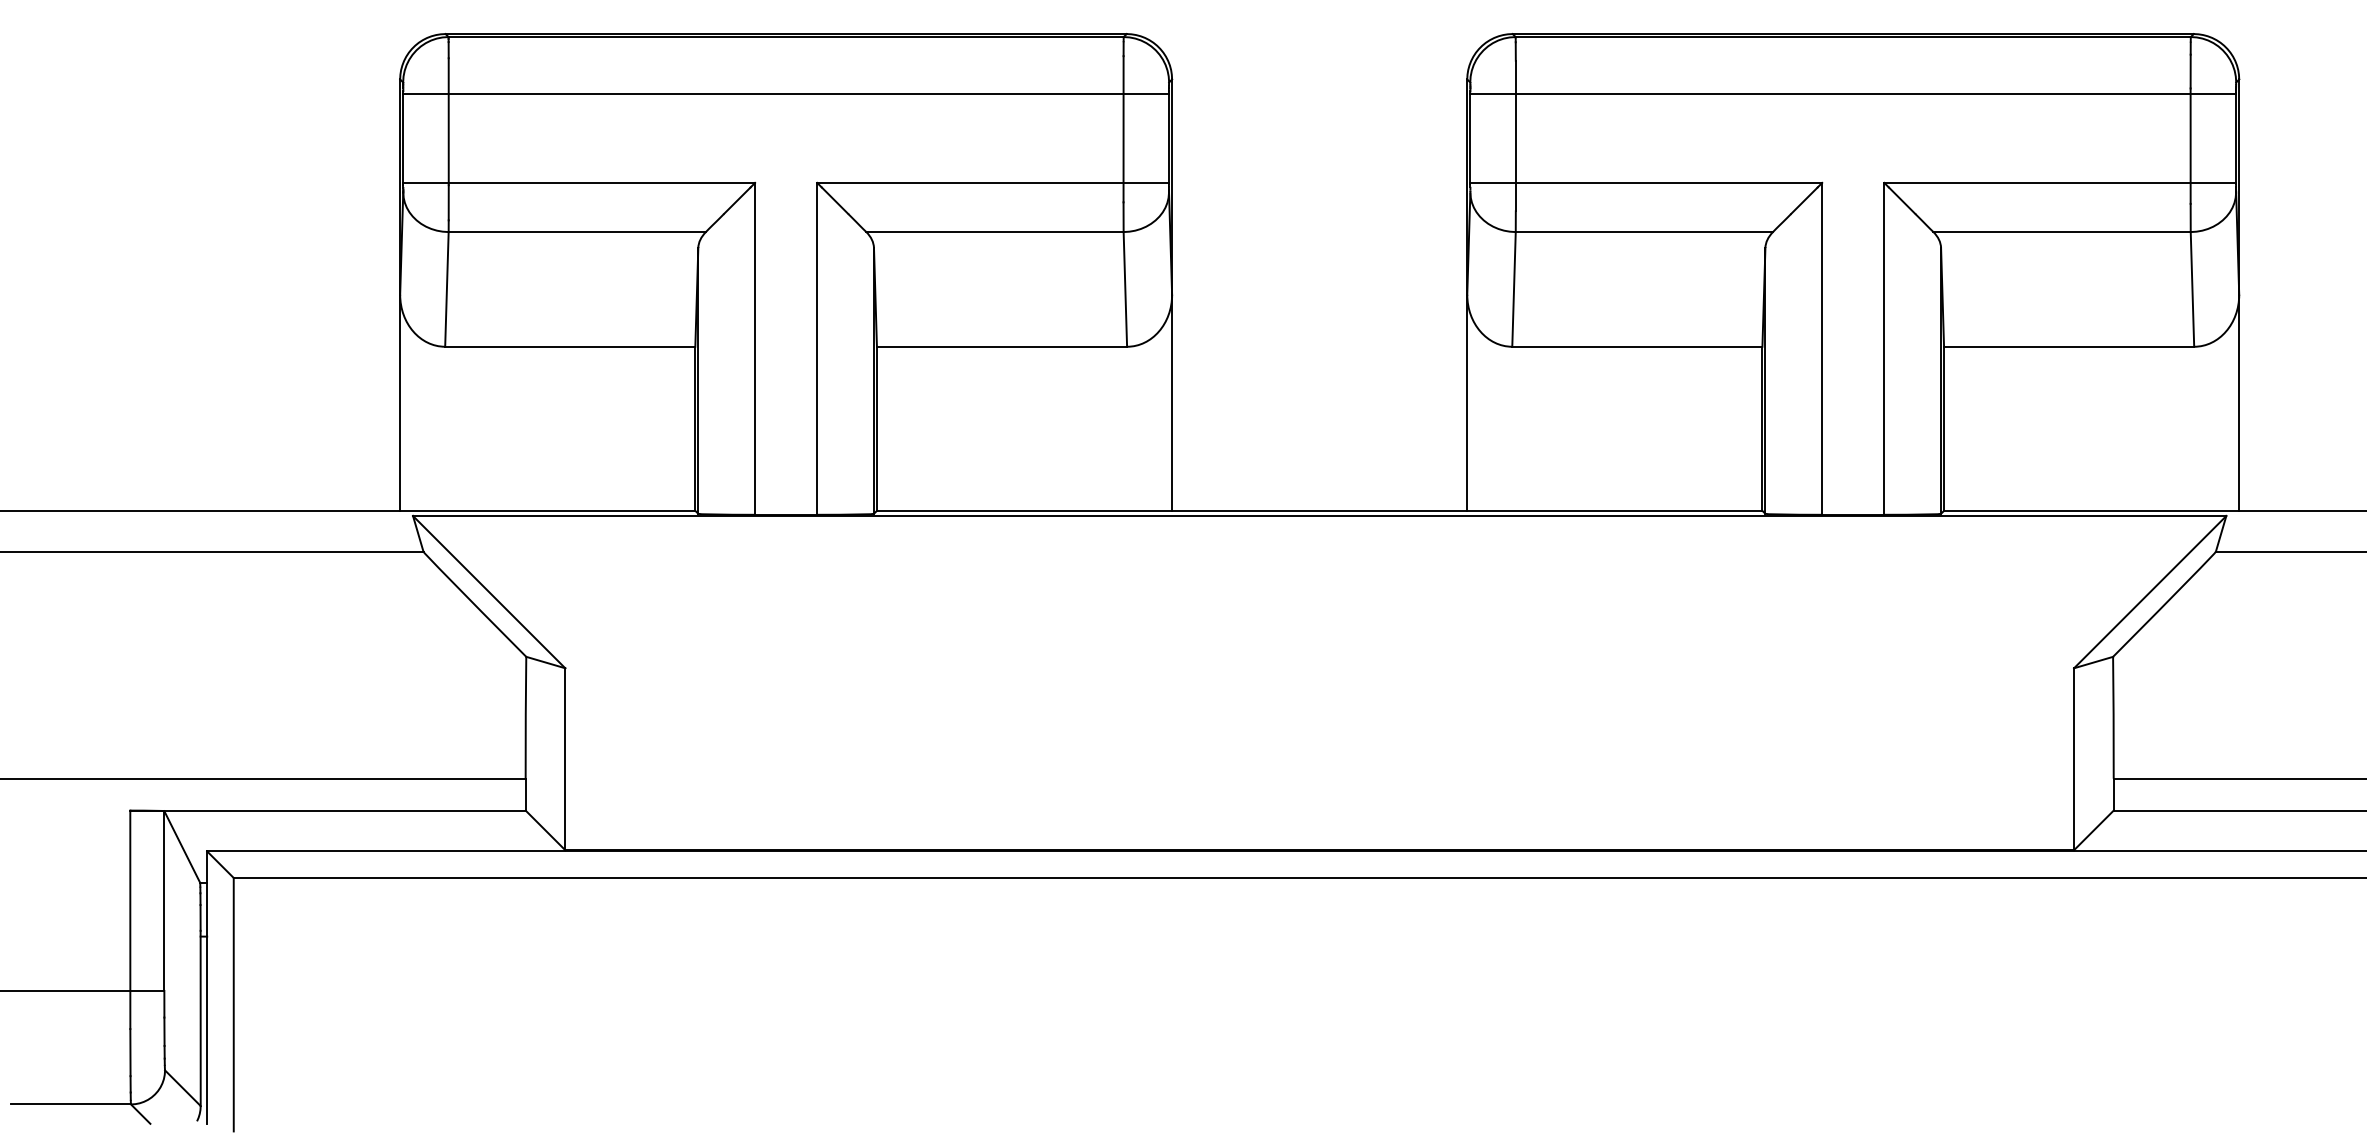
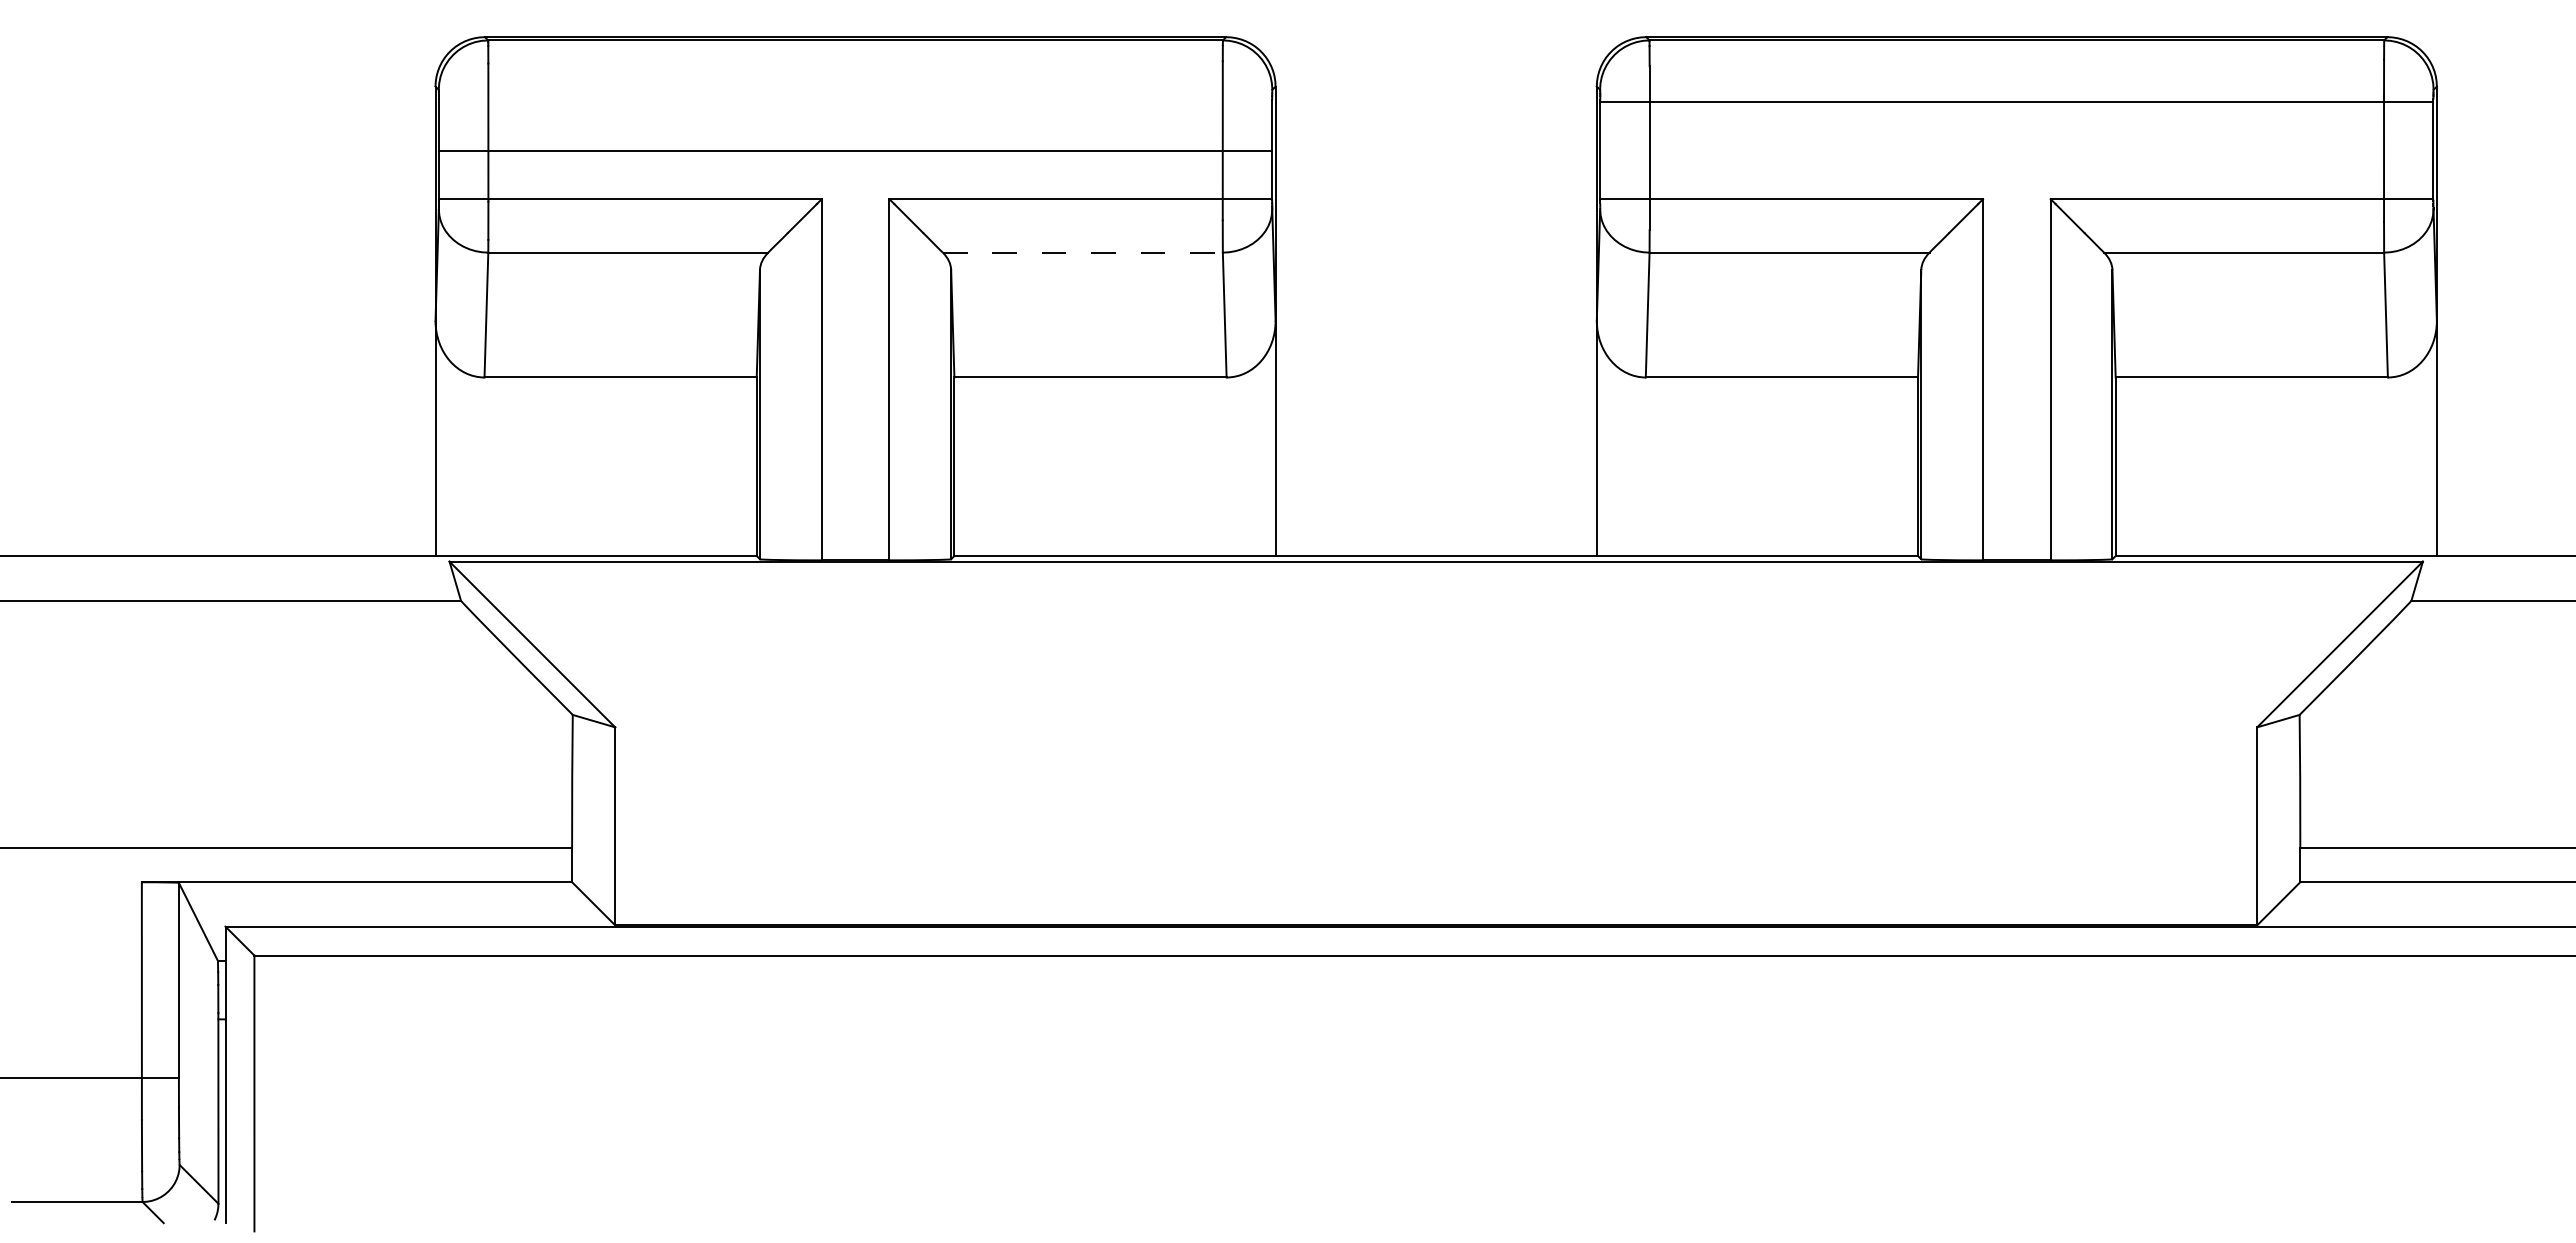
line: (786, 94) -> (855, 151), moved
line: (994, 231) -> (1082, 252), solid -> dashed

